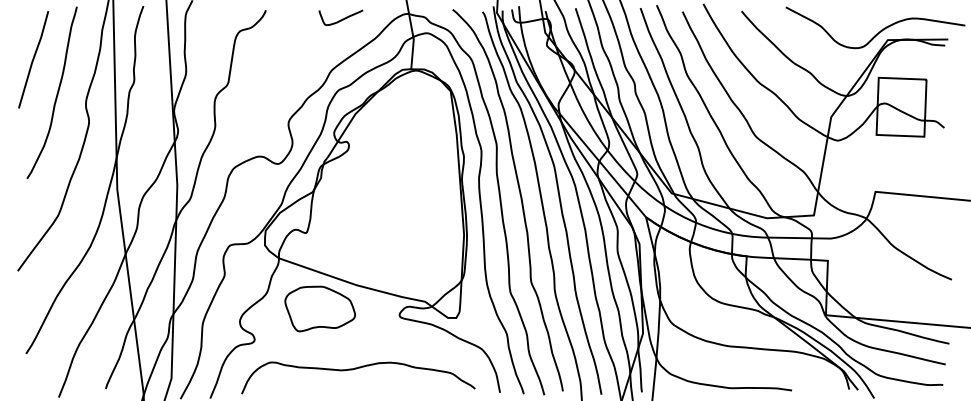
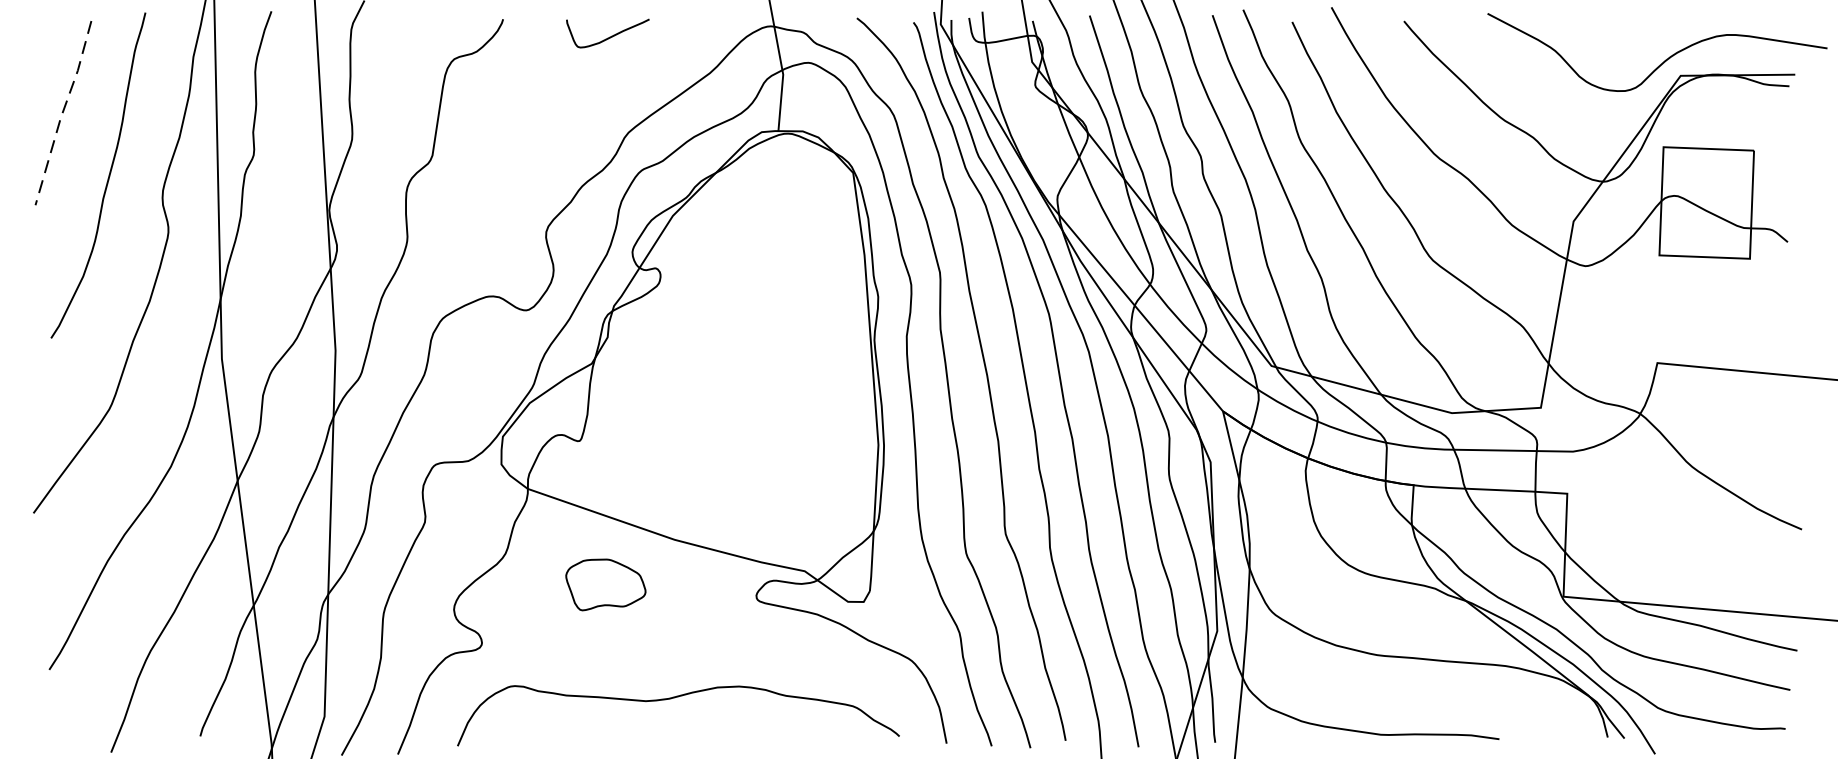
curve: (340, 19) -> (606, 36), moved
line: (33, 59) -> (63, 112), solid -> dashed
part: (319, 308) -> (604, 583), size x0.6

